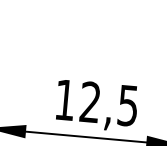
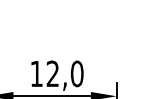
text: (127, 104) -> (76, 73), 12,5 -> 12,0

